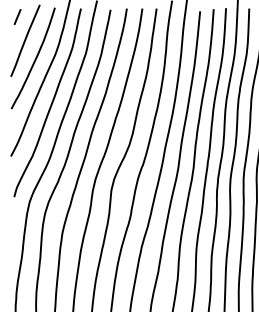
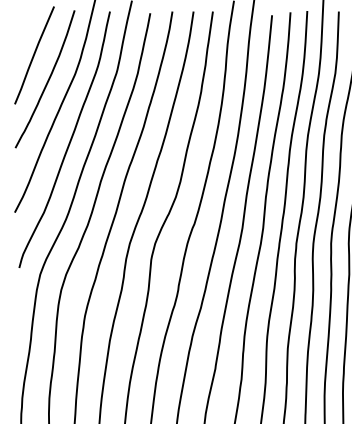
line: (17, 16) -> (23, 22), removed

